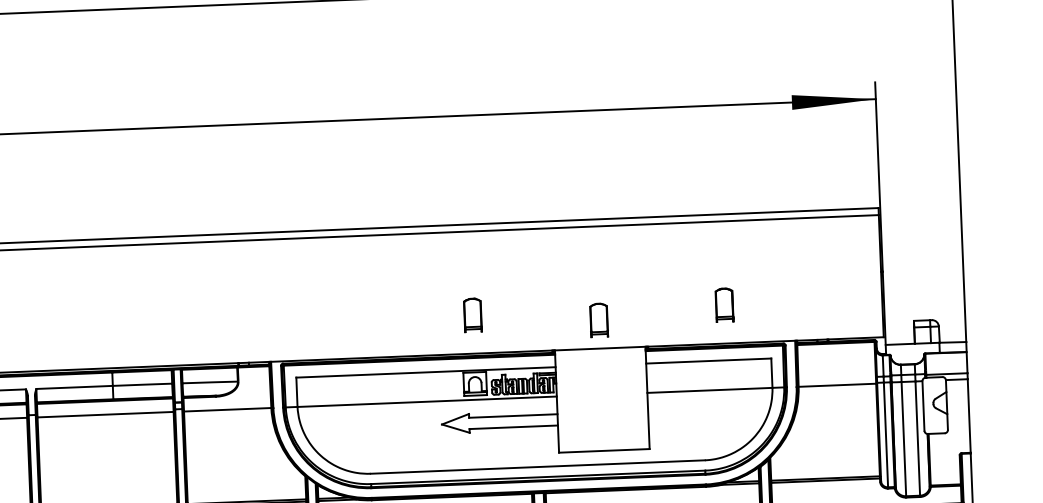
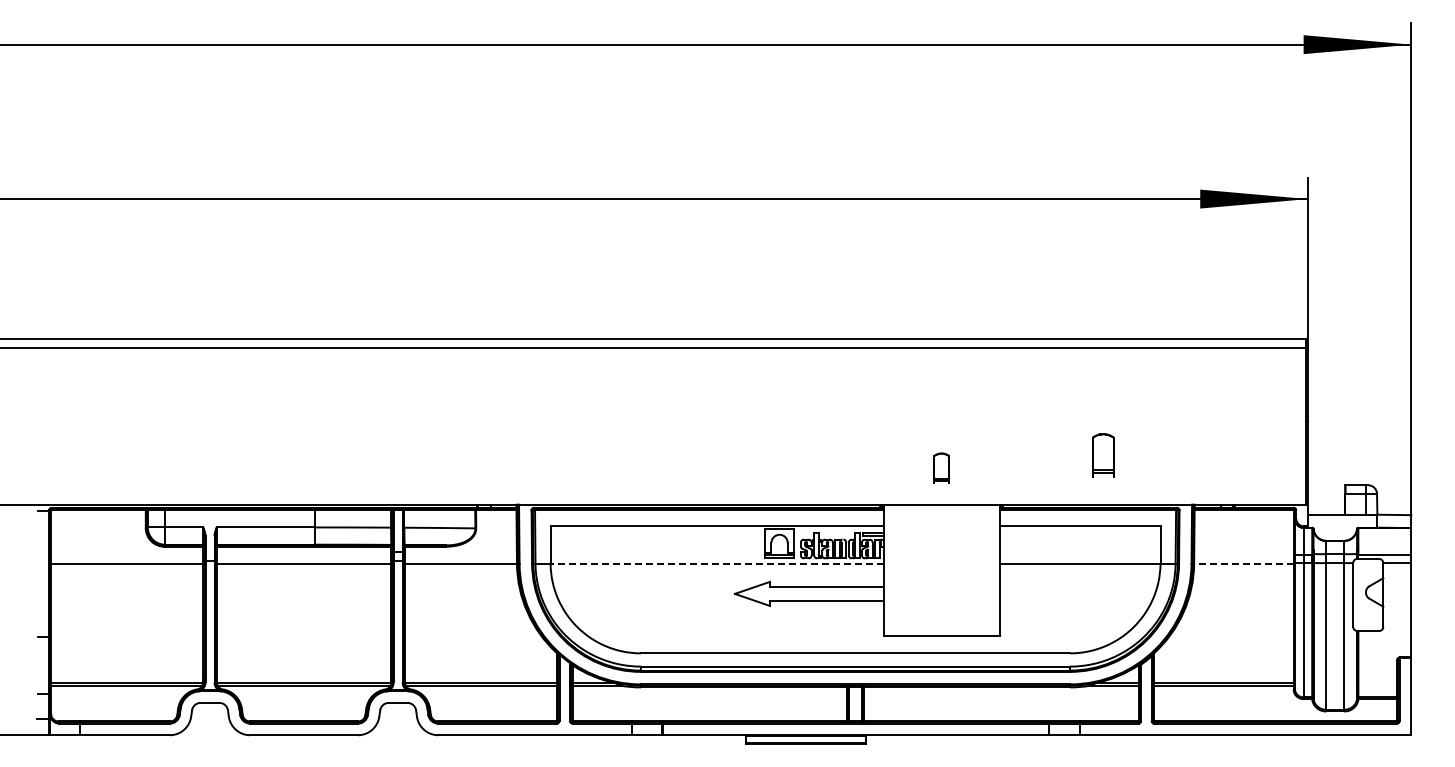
part: (472, 315) -> (779, 455), removed
part: (598, 320) -> (941, 468), size x0.7
line: (837, 384) -> (1243, 563), solid -> dashed
line: (426, 401) -> (716, 563), solid -> dashed

